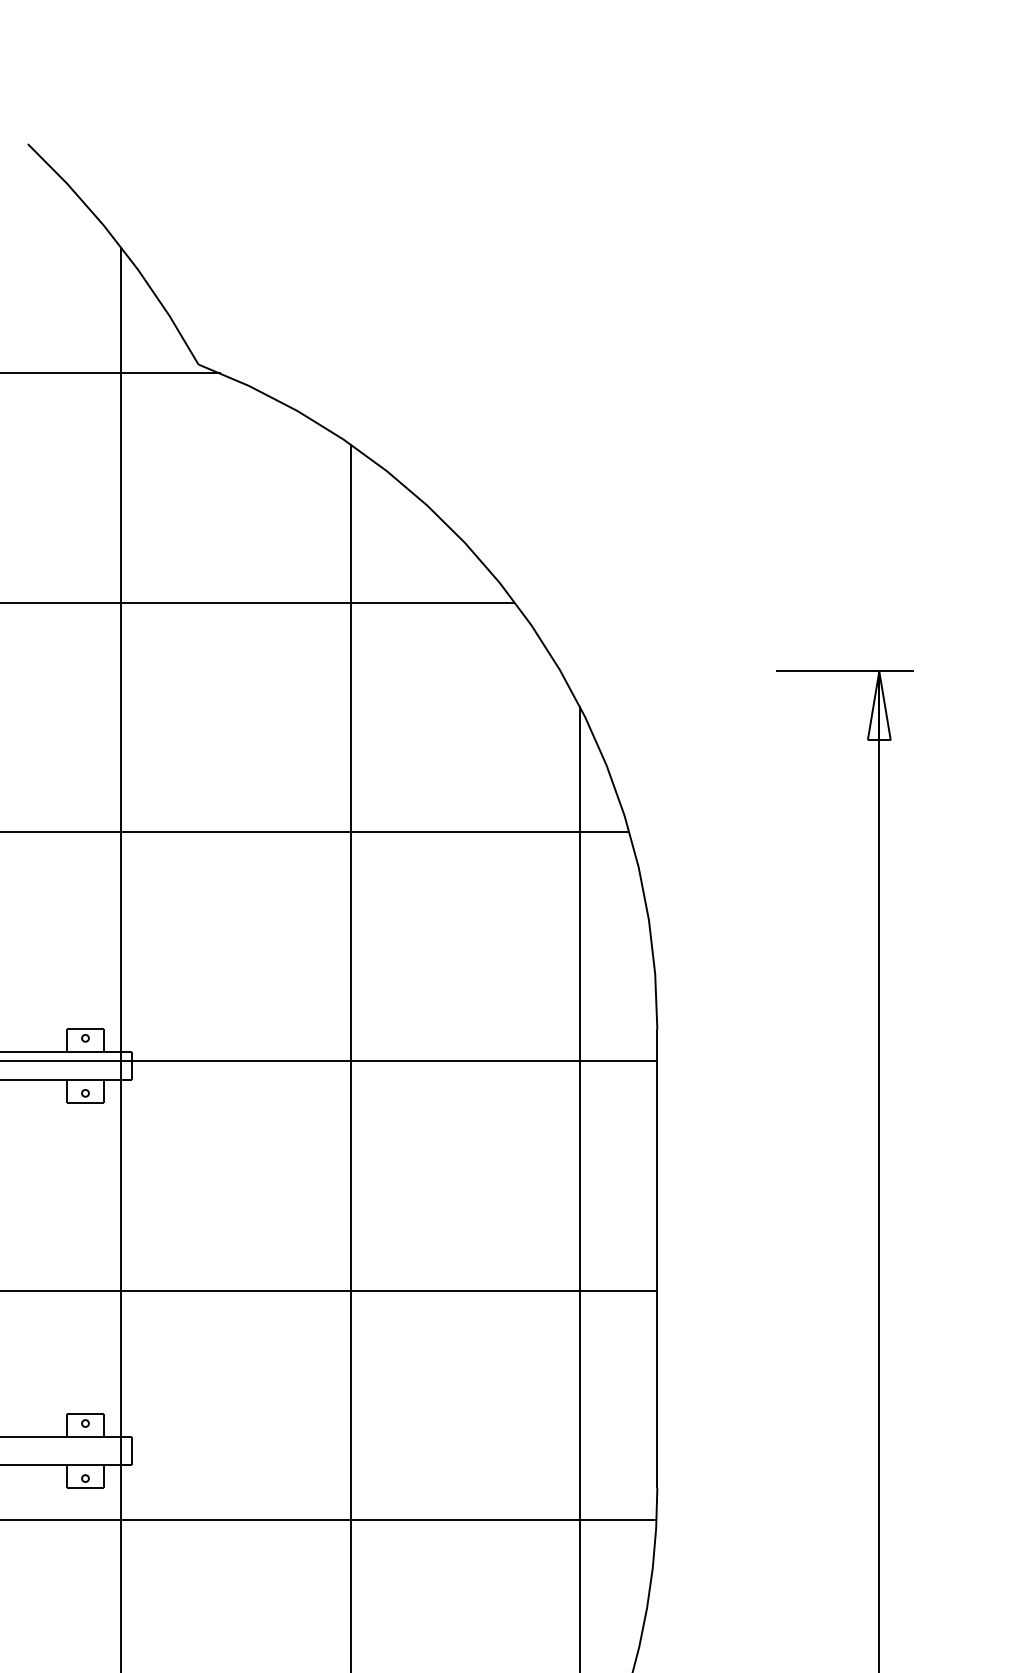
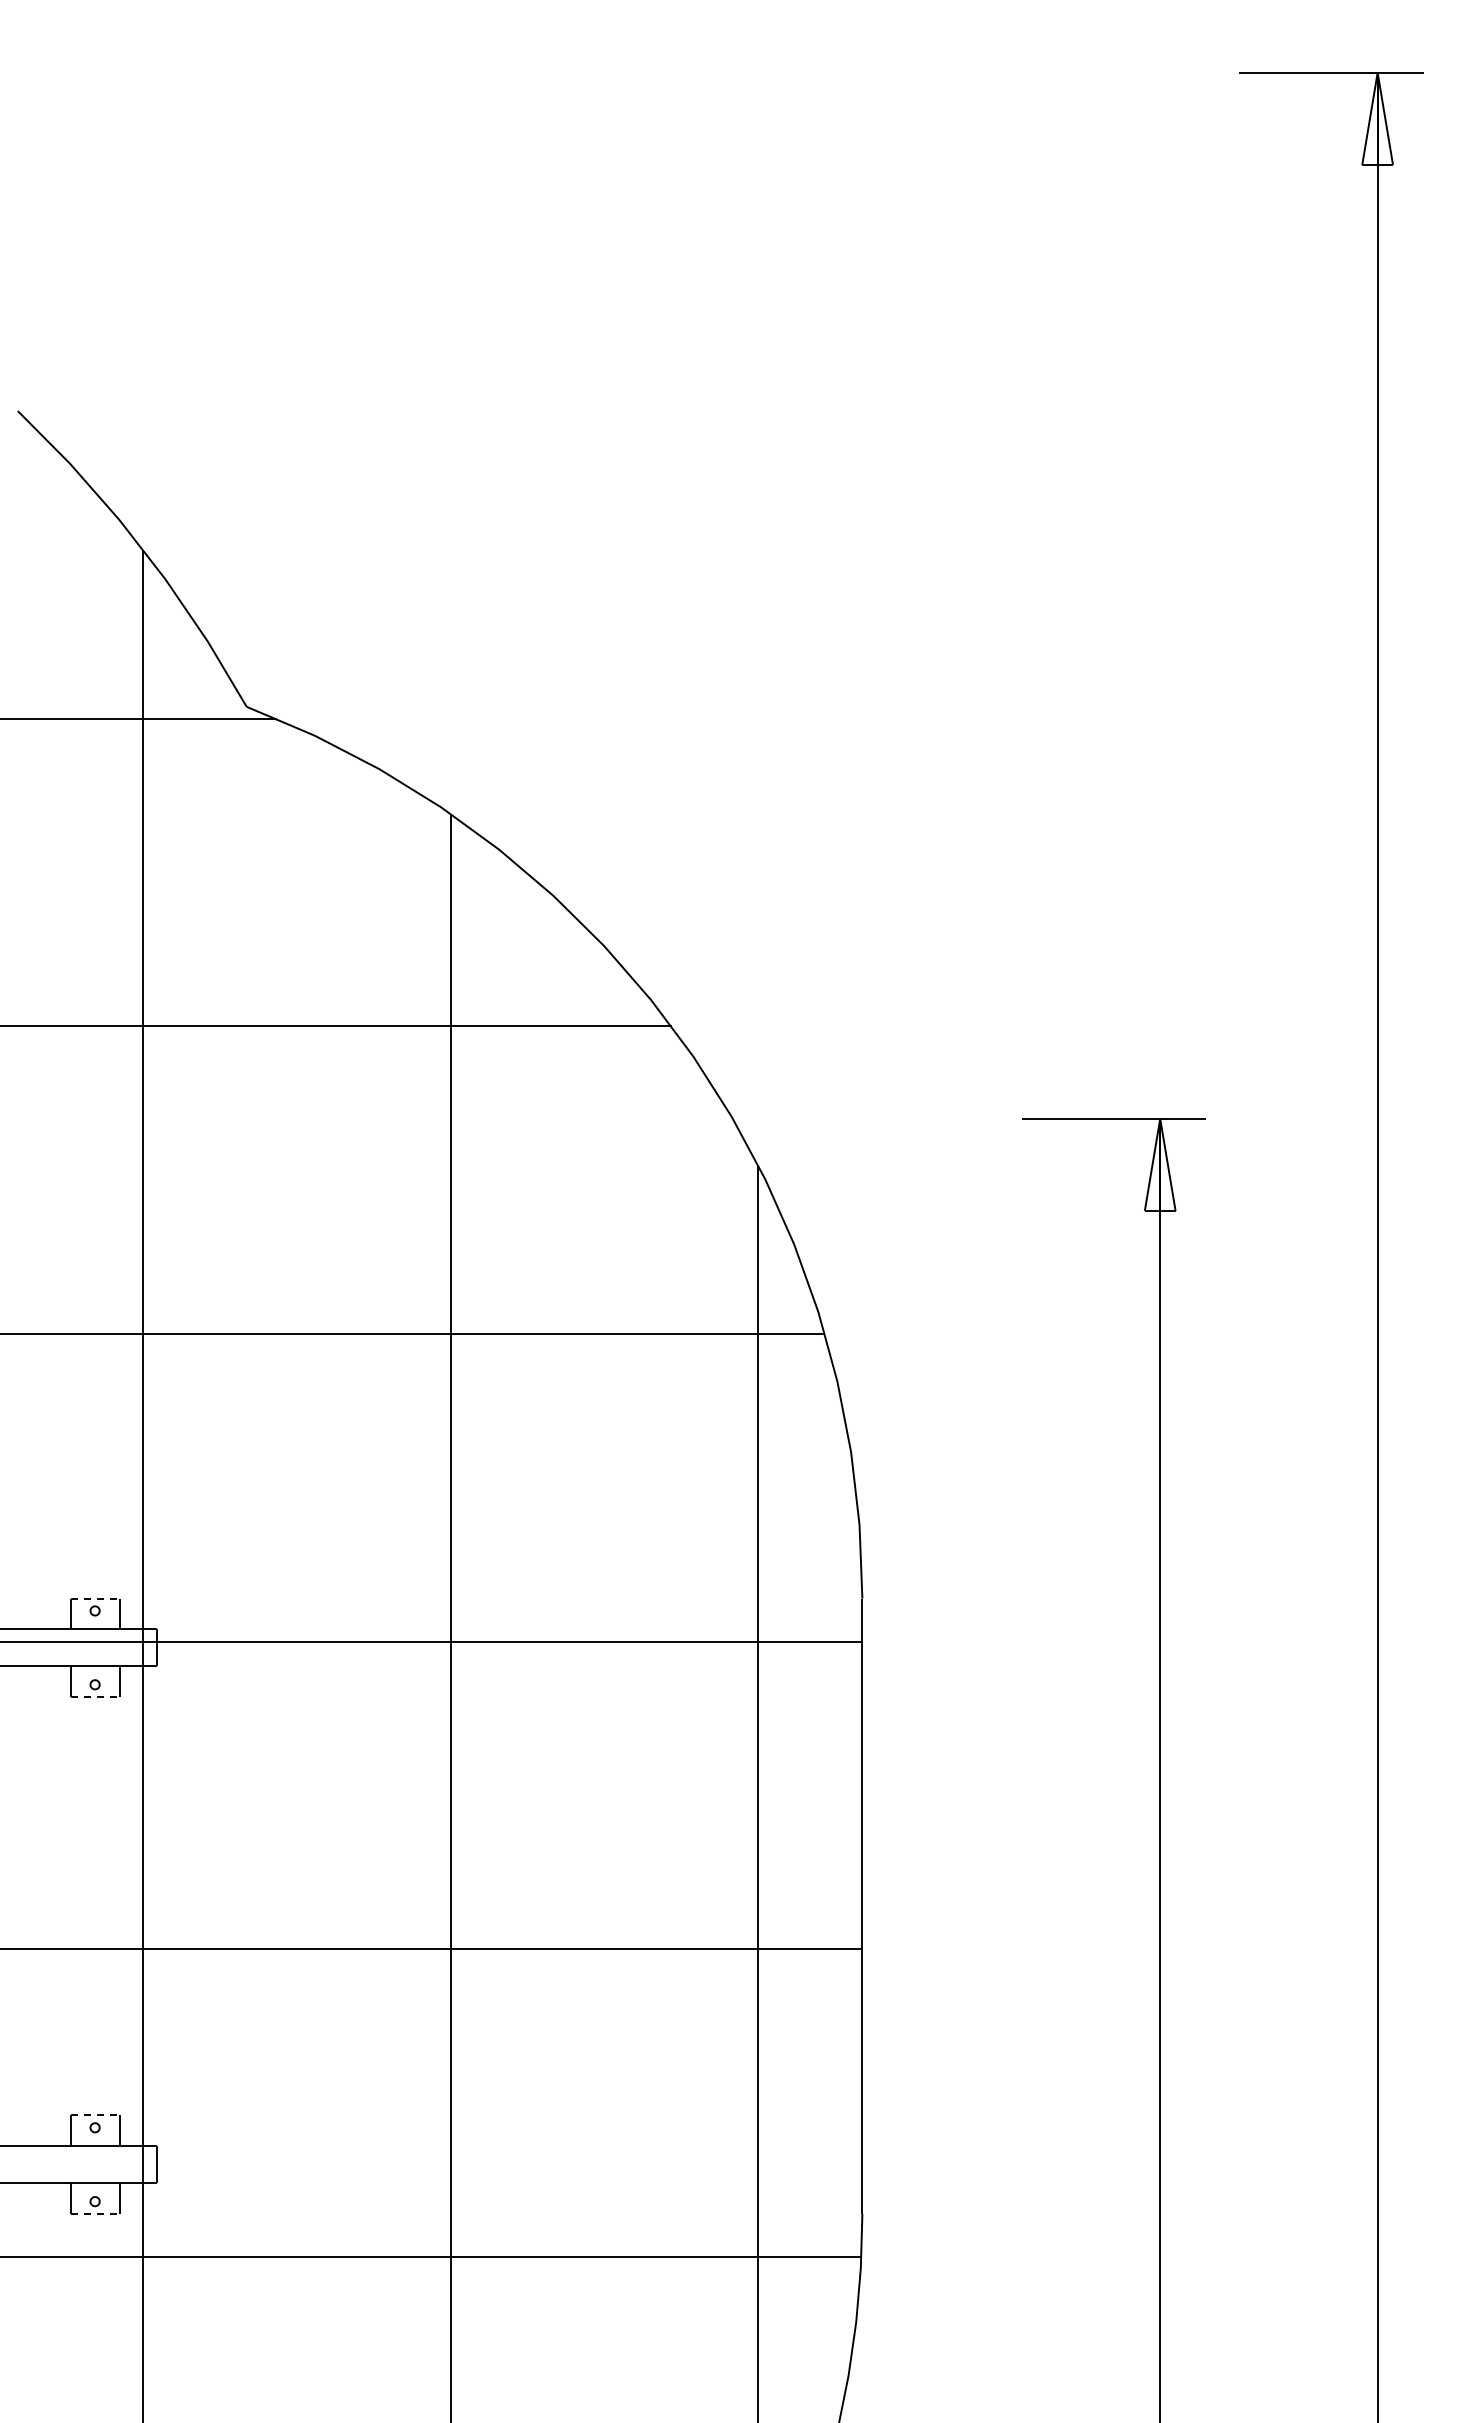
line: (85, 1029) -> (95, 1598), solid -> dashed
line: (85, 1102) -> (95, 1697), solid -> dashed
line: (85, 1414) -> (95, 2115), solid -> dashed
line: (85, 1487) -> (95, 2213), solid -> dashed

